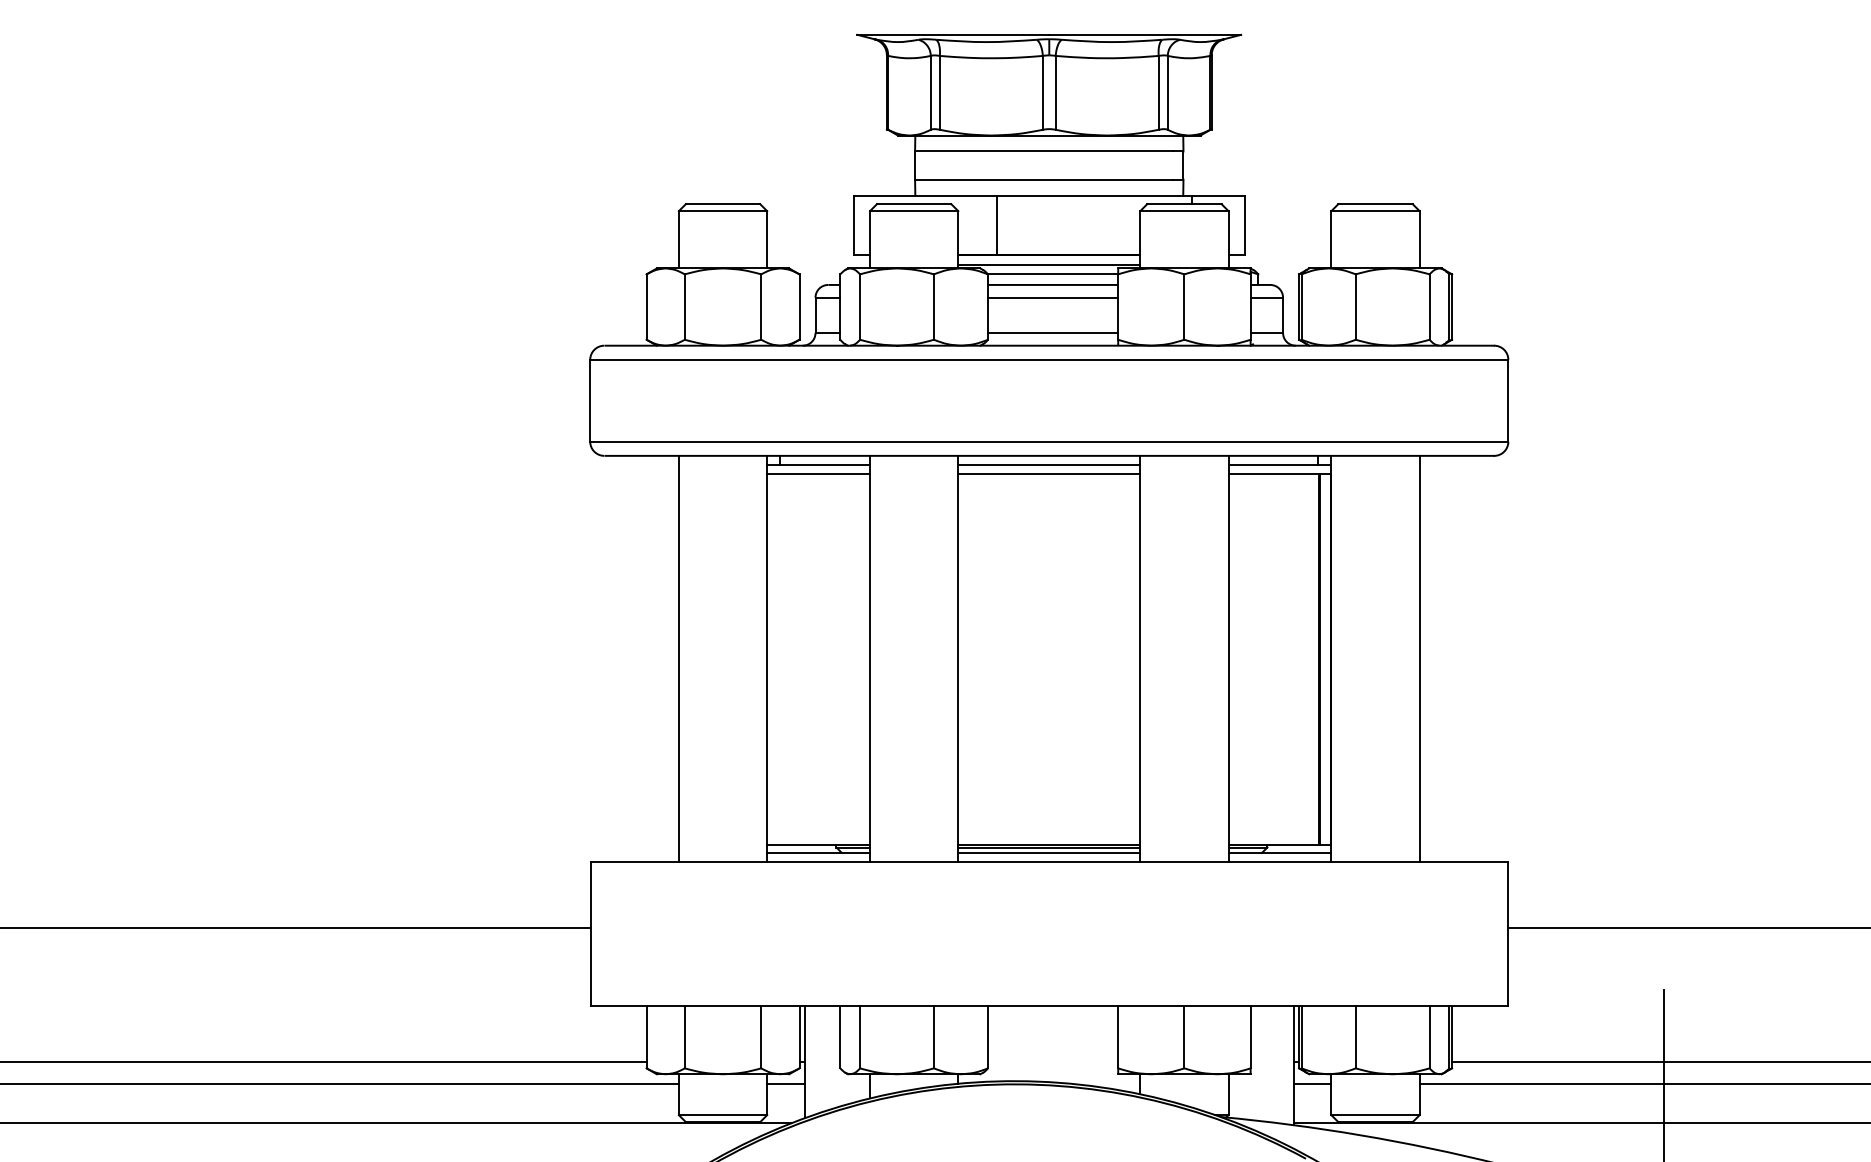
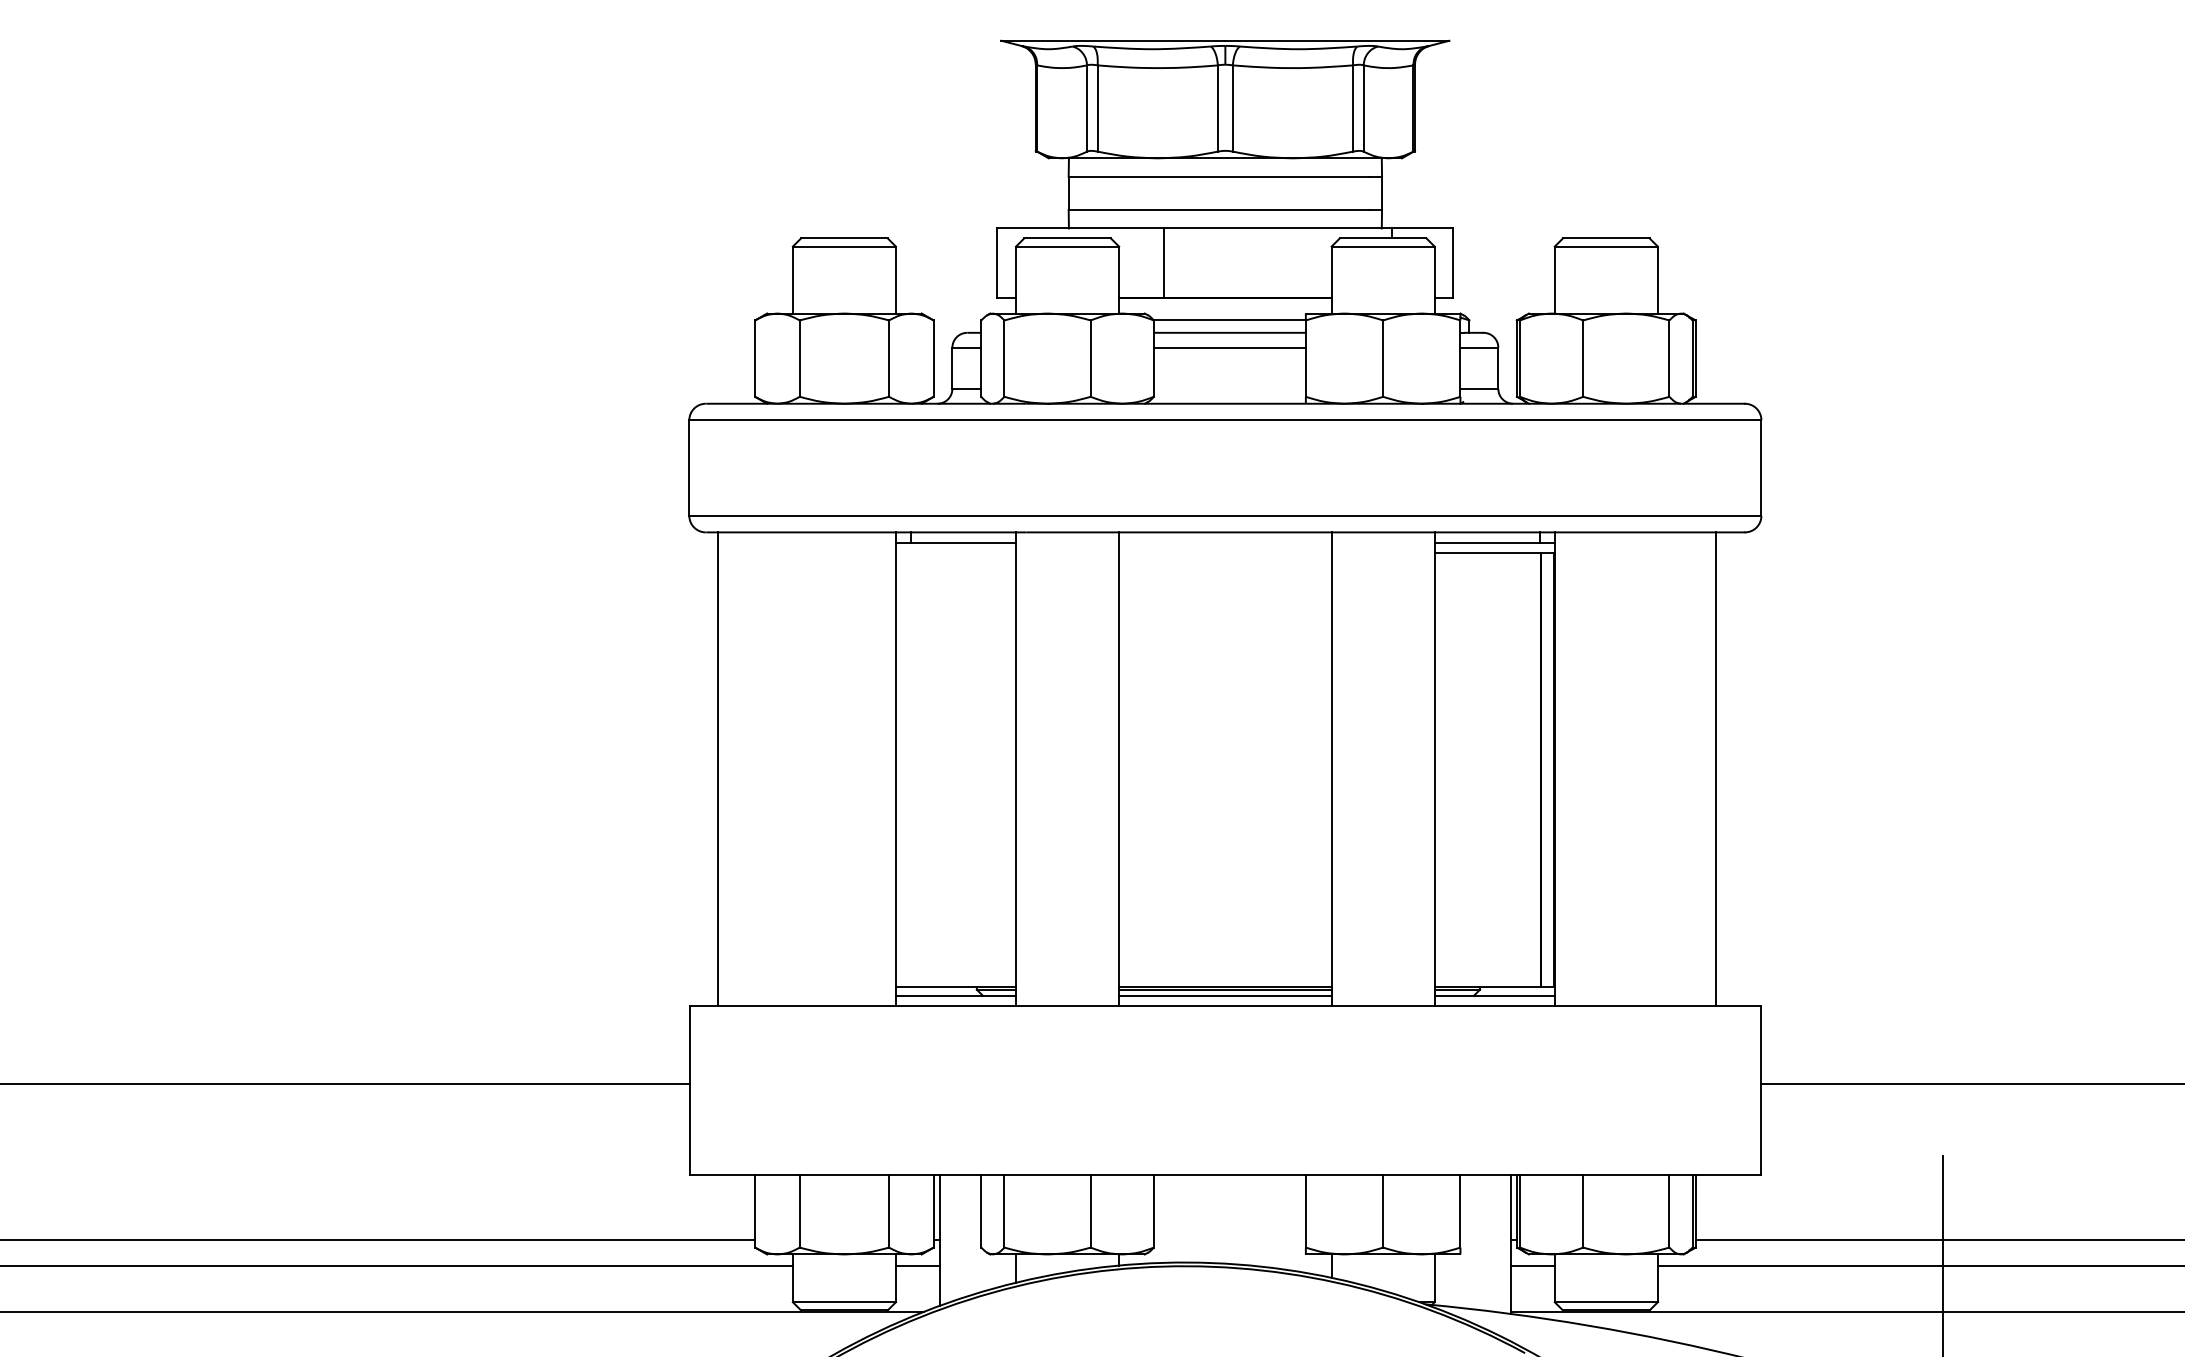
line: (1049, 264) -> (1225, 308), removed
line: (1052, 332) -> (1229, 388), removed
line: (1049, 464) -> (1225, 542), removed
line: (818, 473) -> (955, 553), removed
line: (1049, 473) -> (1225, 553), removed
line: (678, 658) -> (717, 769), moved
line: (1419, 658) -> (1715, 769), moved

